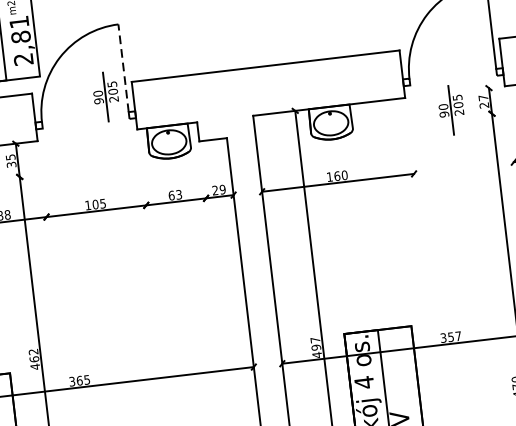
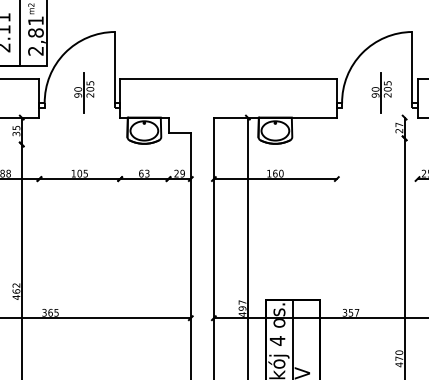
line: (122, 67) -> (114, 66), dashed -> solid
part: (106, 96) -> (84, 92), moved
part: (451, 109) -> (381, 92), moved

